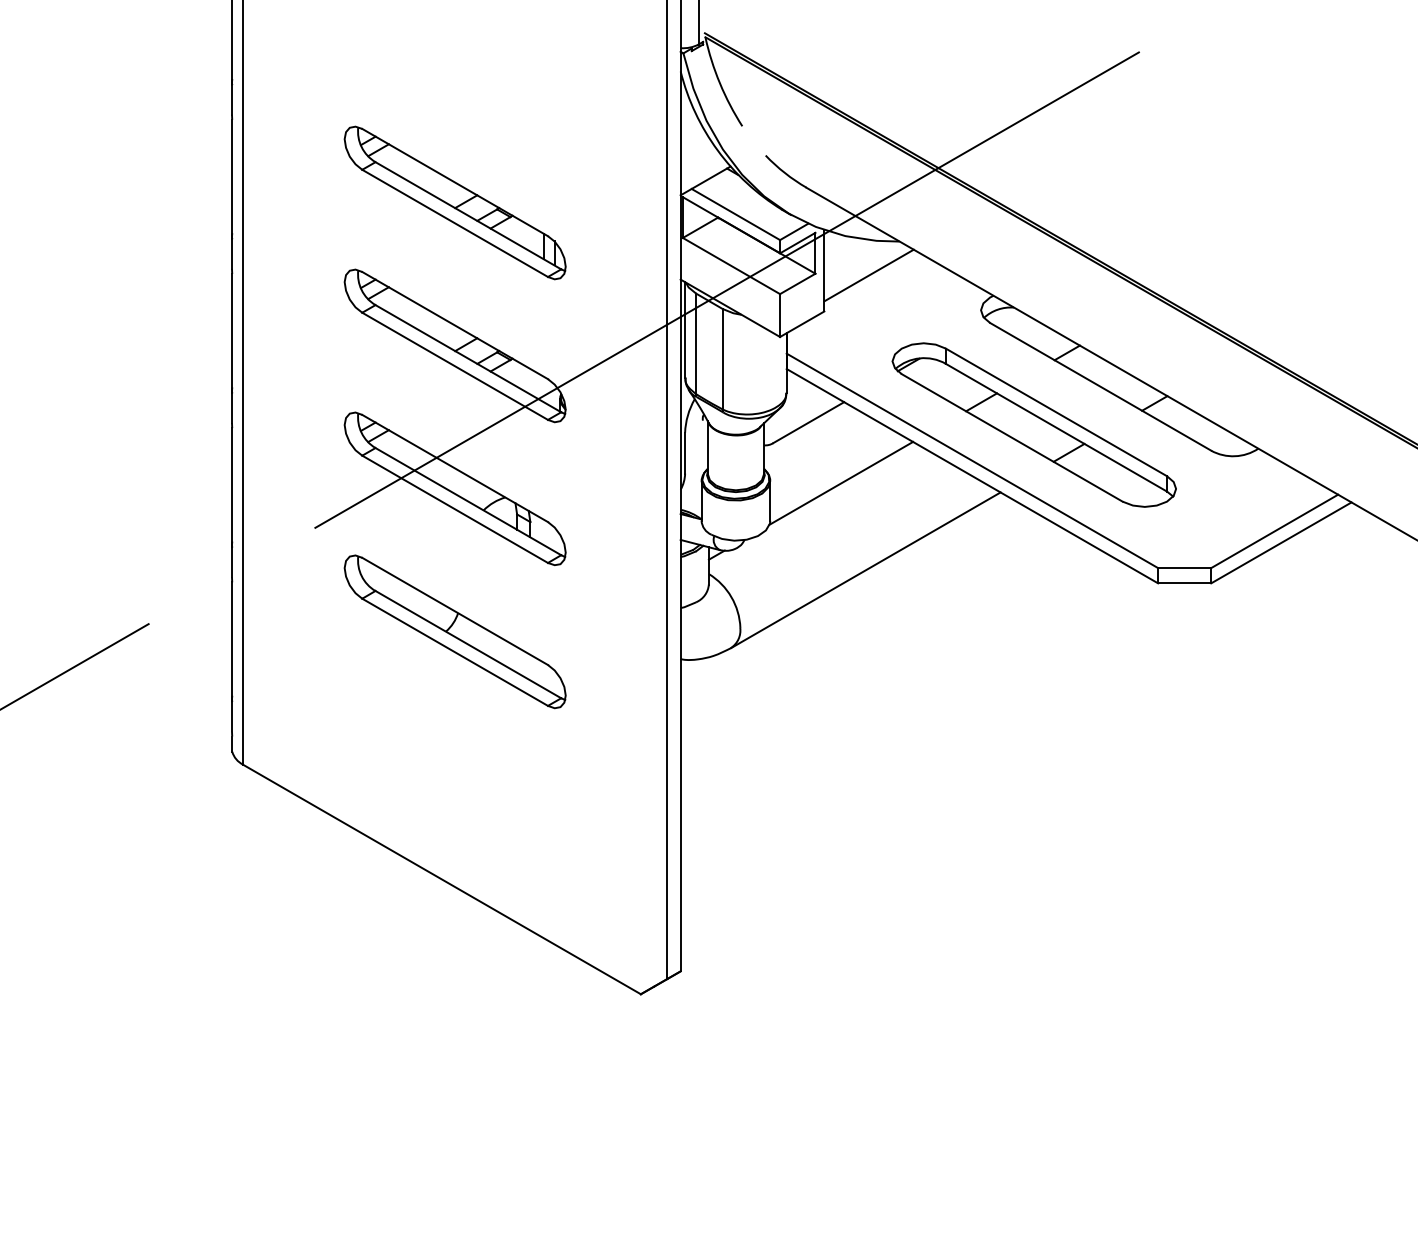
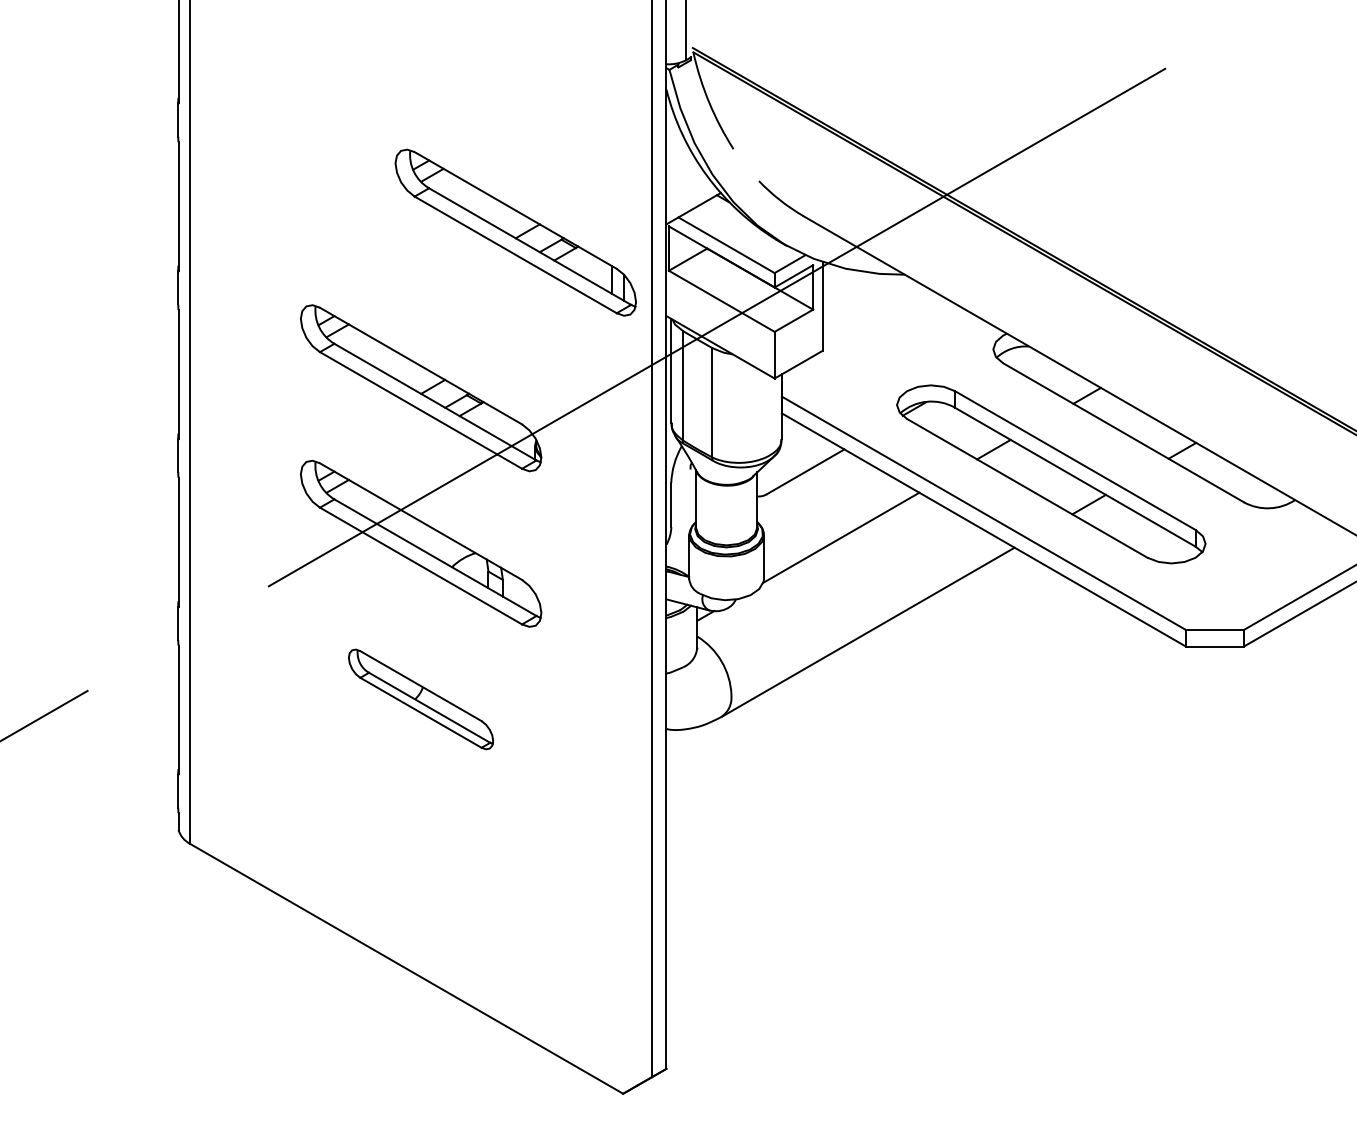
part: (454, 202) -> (515, 232), moved
line: (868, 275) -> (870, 311), removed
part: (454, 631) -> (420, 699), size x0.6

